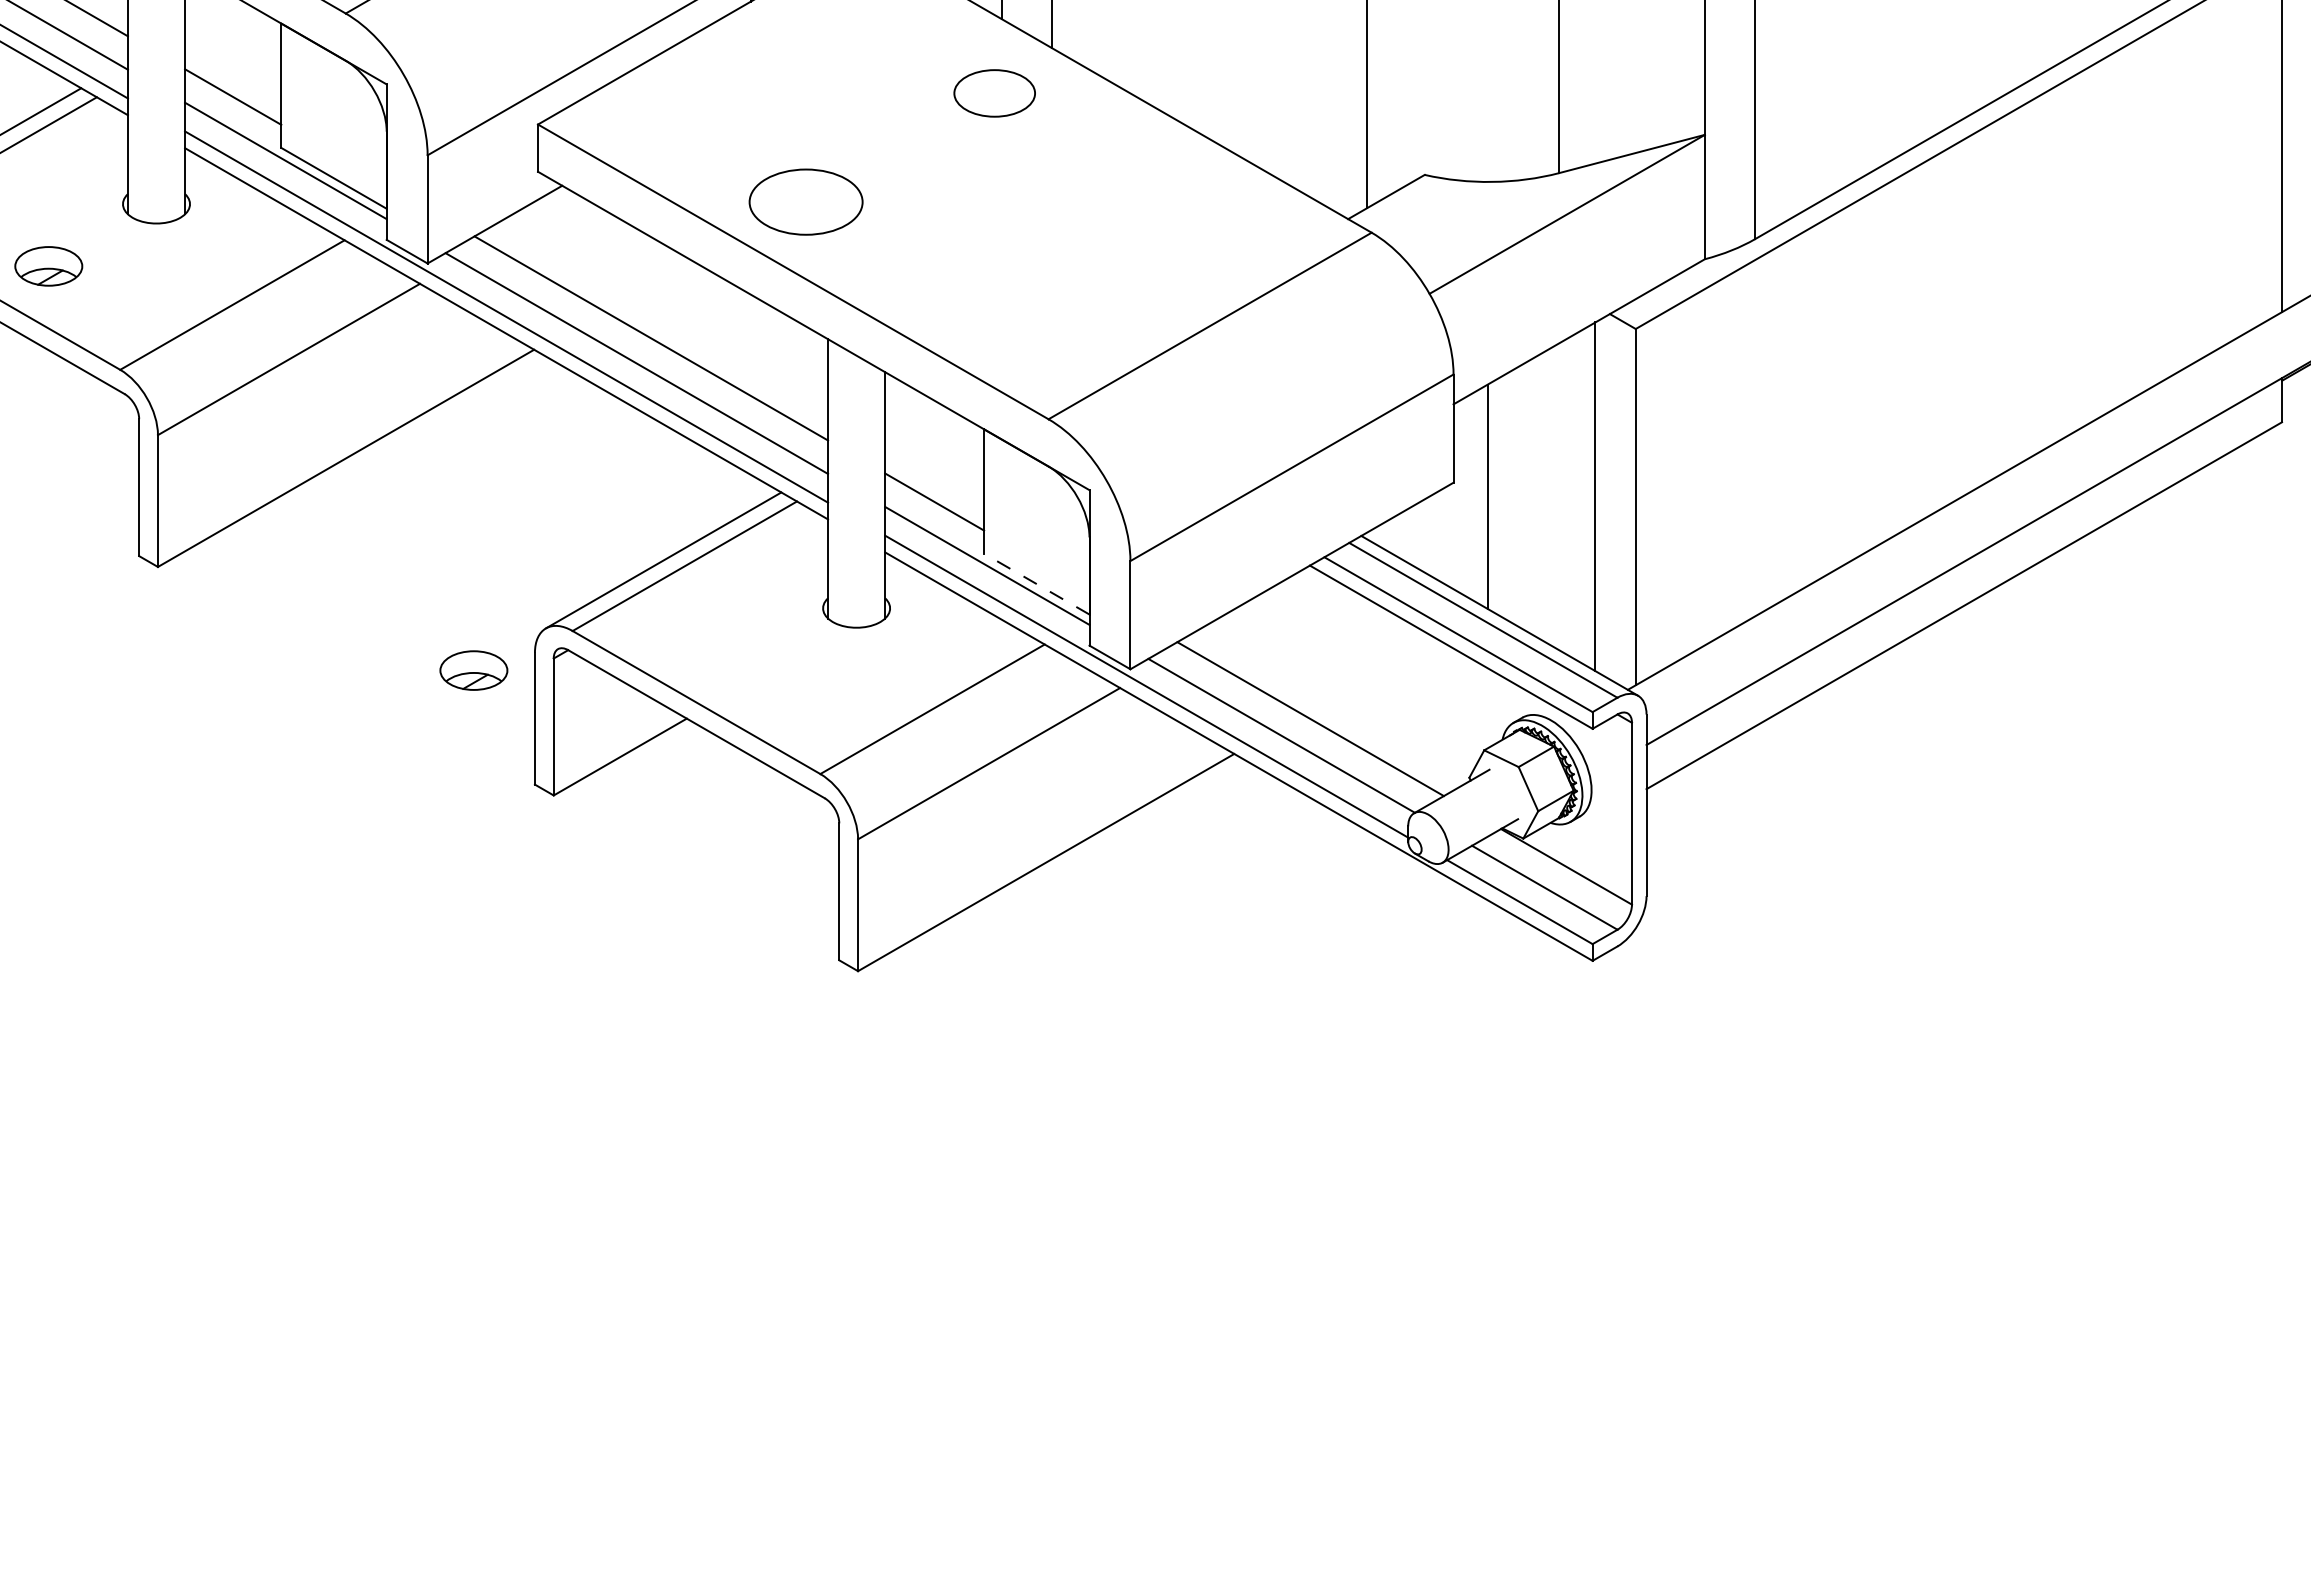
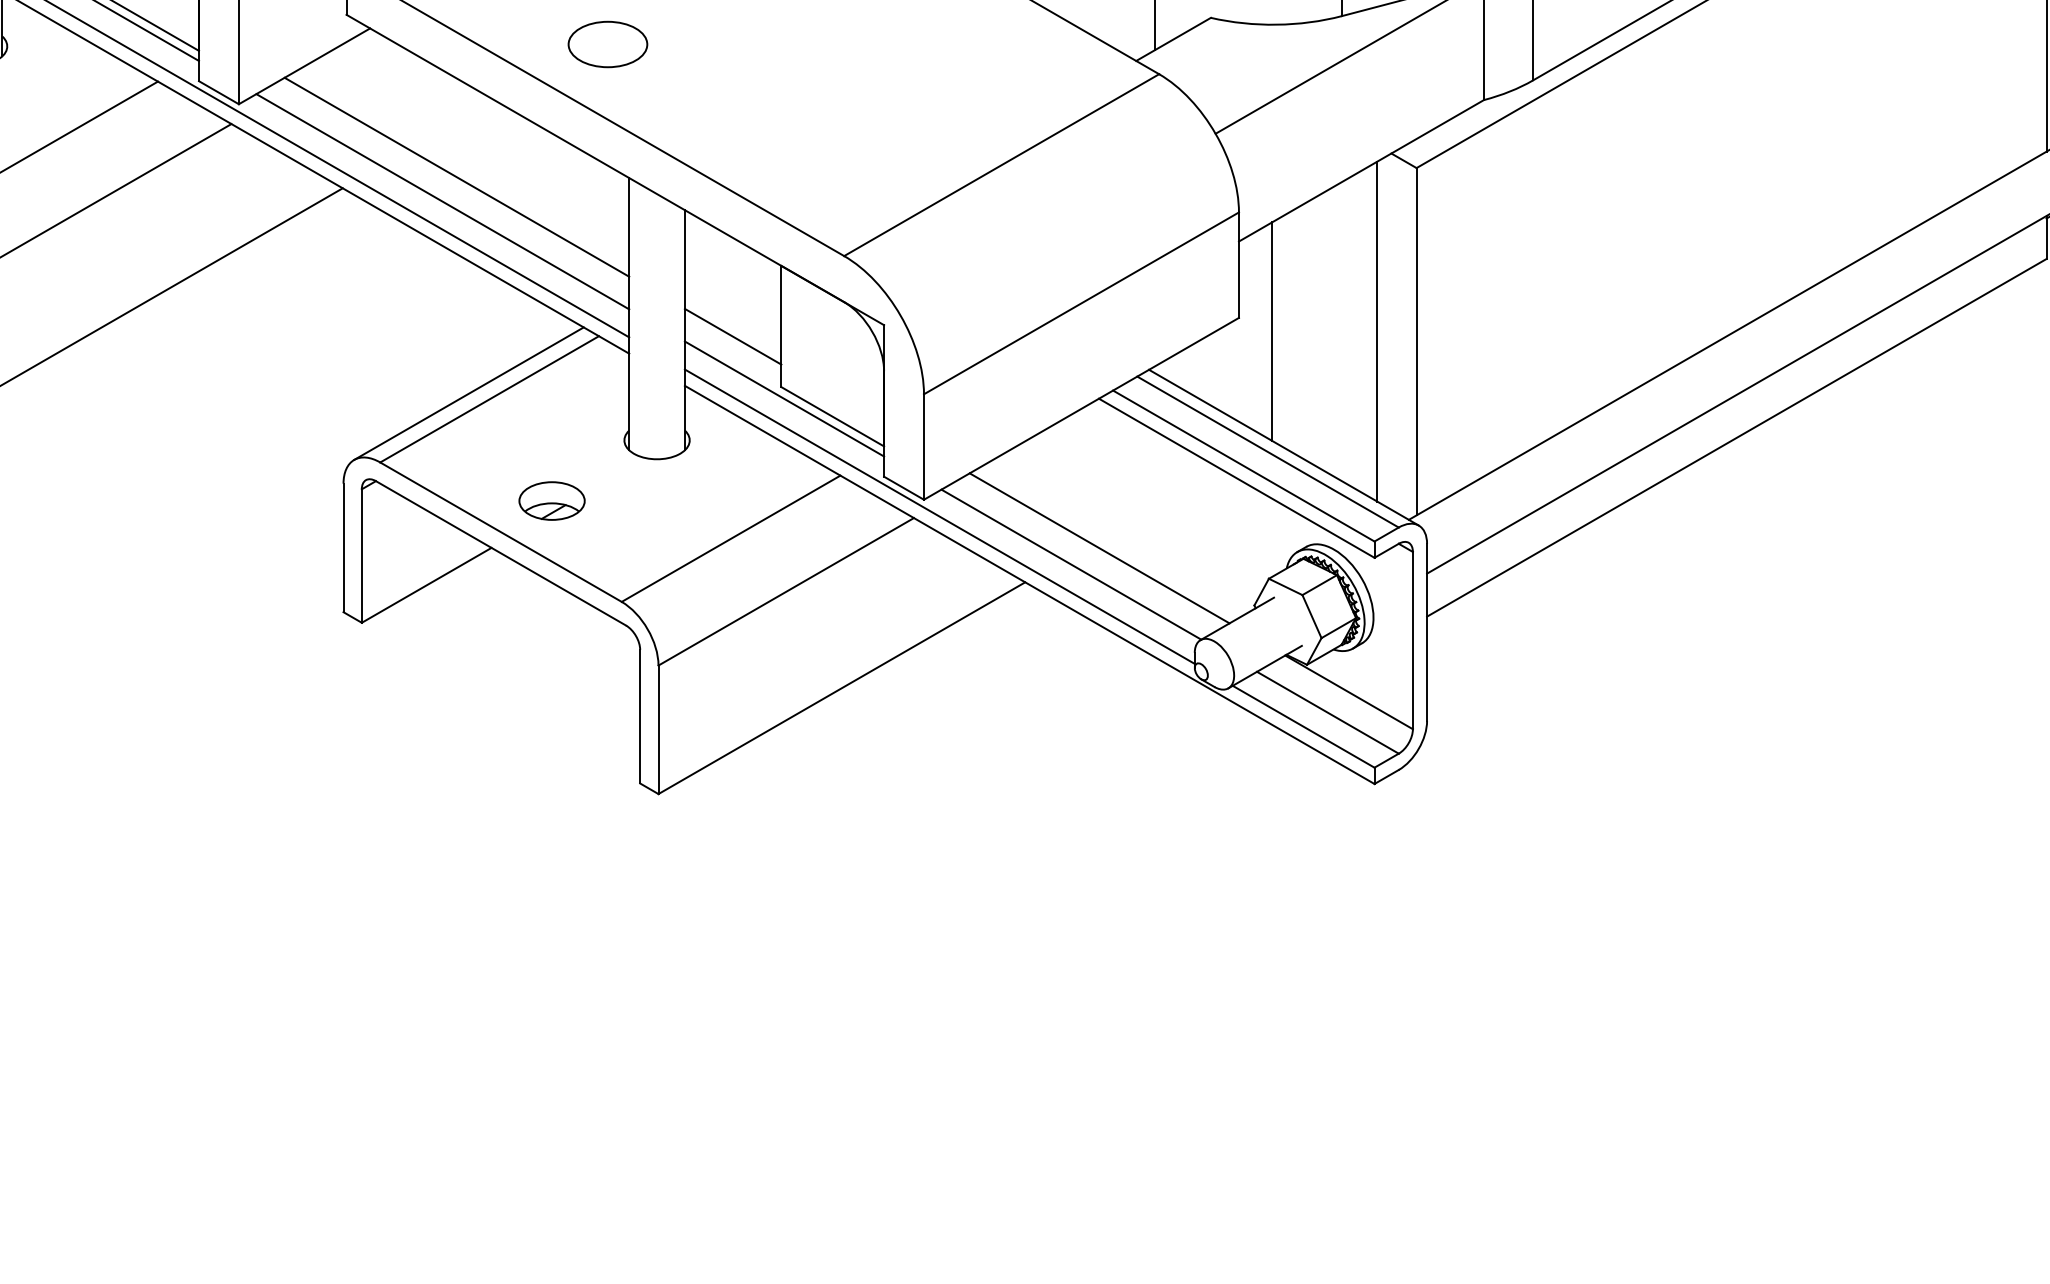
part: (806, 202) -> (608, 44), size x0.71
line: (1036, 584) -> (832, 417), dashed -> solid
part: (473, 670) -> (551, 500), moved

